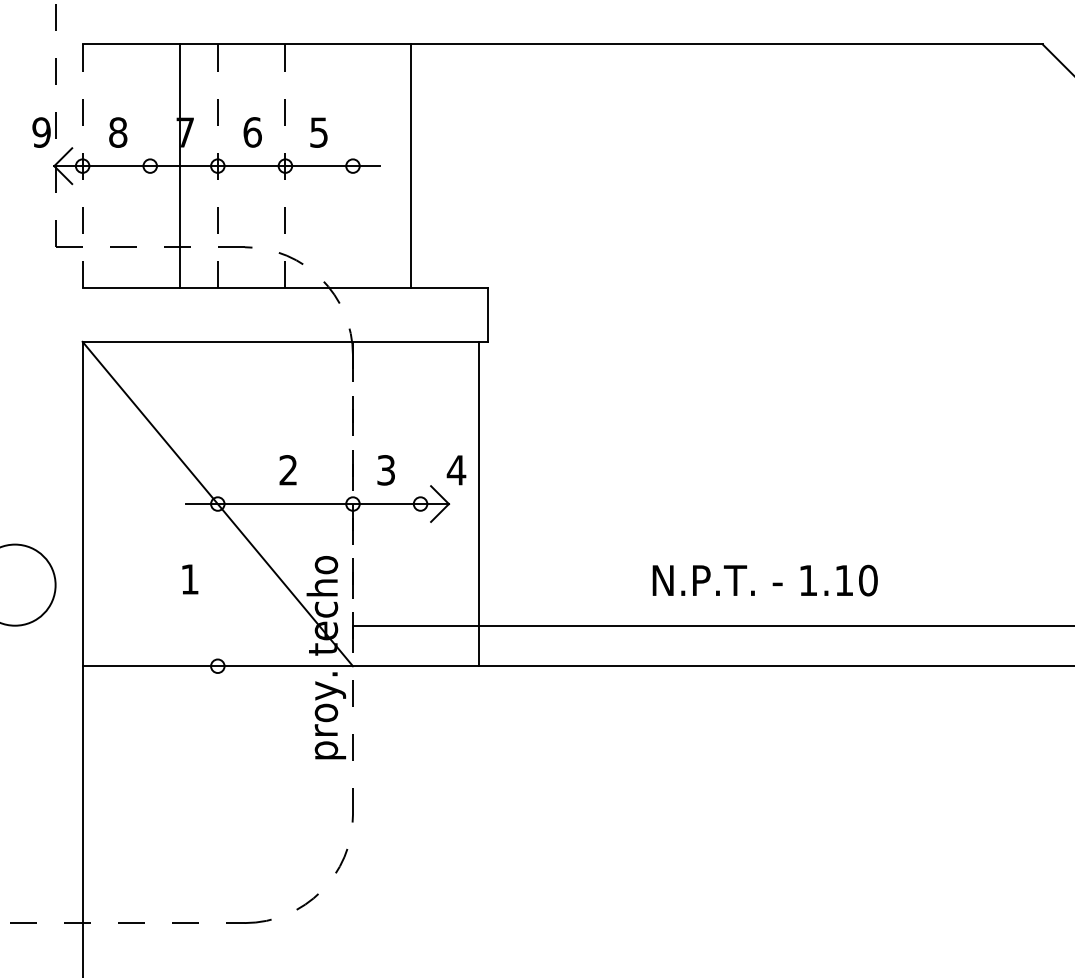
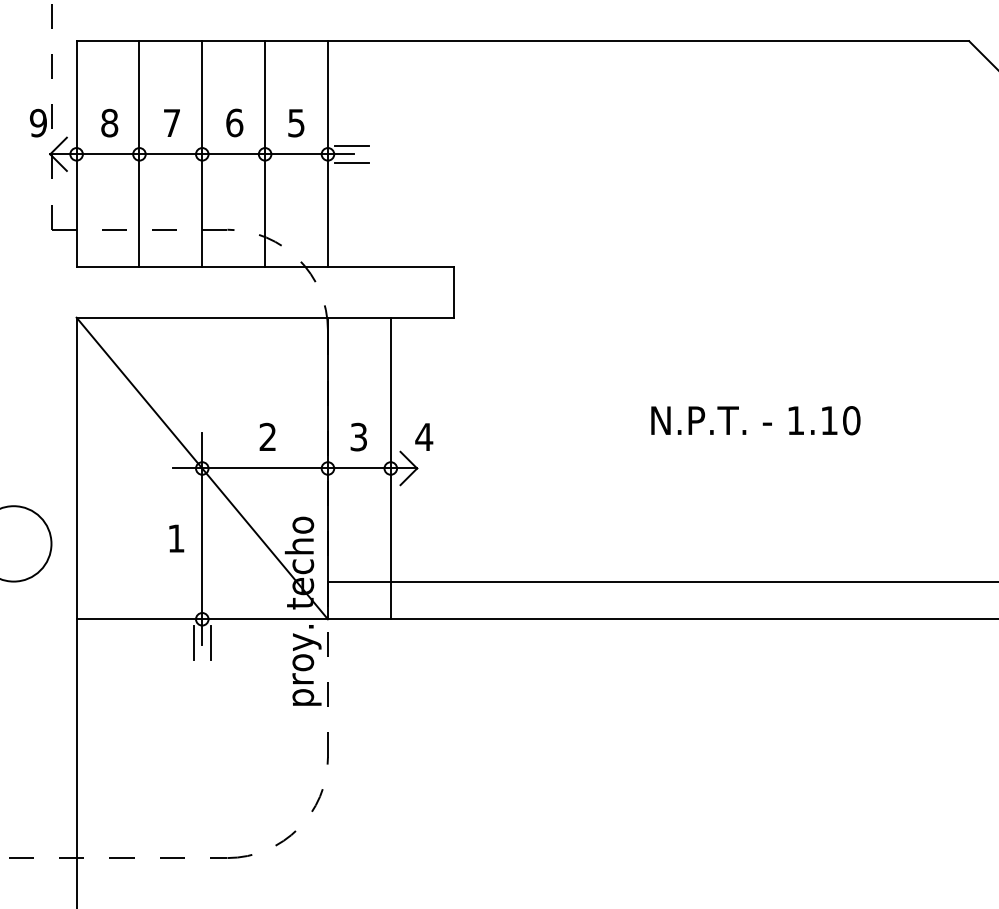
line: (378, 156) -> (351, 145), added
line: (180, 165) -> (139, 153), moved
line: (410, 165) -> (327, 153), moved
line: (82, 166) -> (76, 154), dashed -> solid
line: (217, 166) -> (201, 154), dashed -> solid
line: (285, 166) -> (265, 154), dashed -> solid
line: (378, 175) -> (351, 163), added
line: (478, 503) -> (390, 467), moved
line: (352, 504) -> (327, 468), dashed -> solid
line: (217, 579) -> (201, 538), added
text: (764, 580) -> (755, 420), moved
line: (208, 691) -> (193, 642), added
line: (227, 691) -> (211, 642), added

